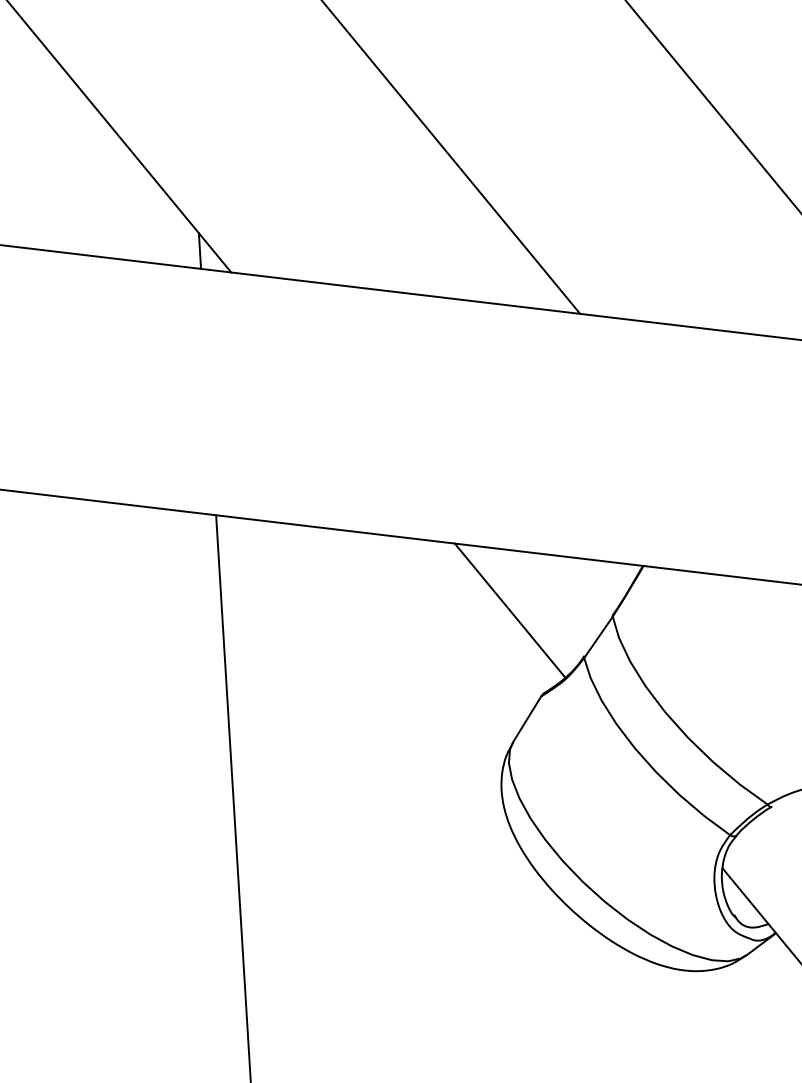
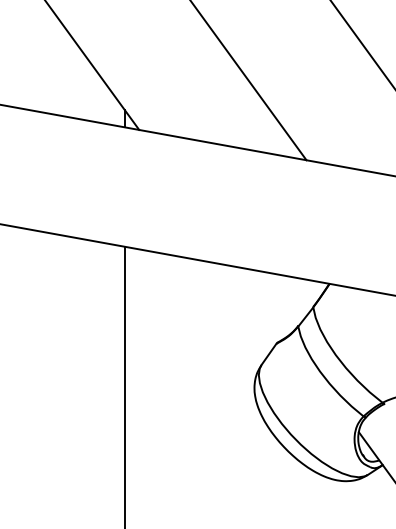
line: (509, 610) -> (263, 301), removed

